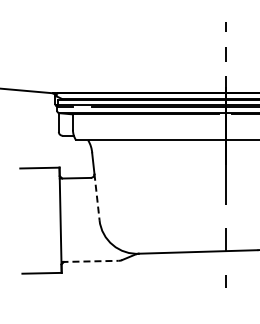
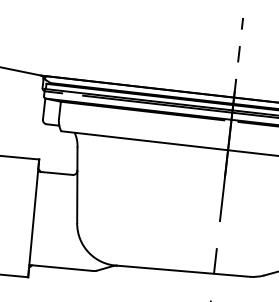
line: (97, 197) -> (77, 197), dashed -> solid
line: (90, 261) -> (61, 268), dashed -> solid

